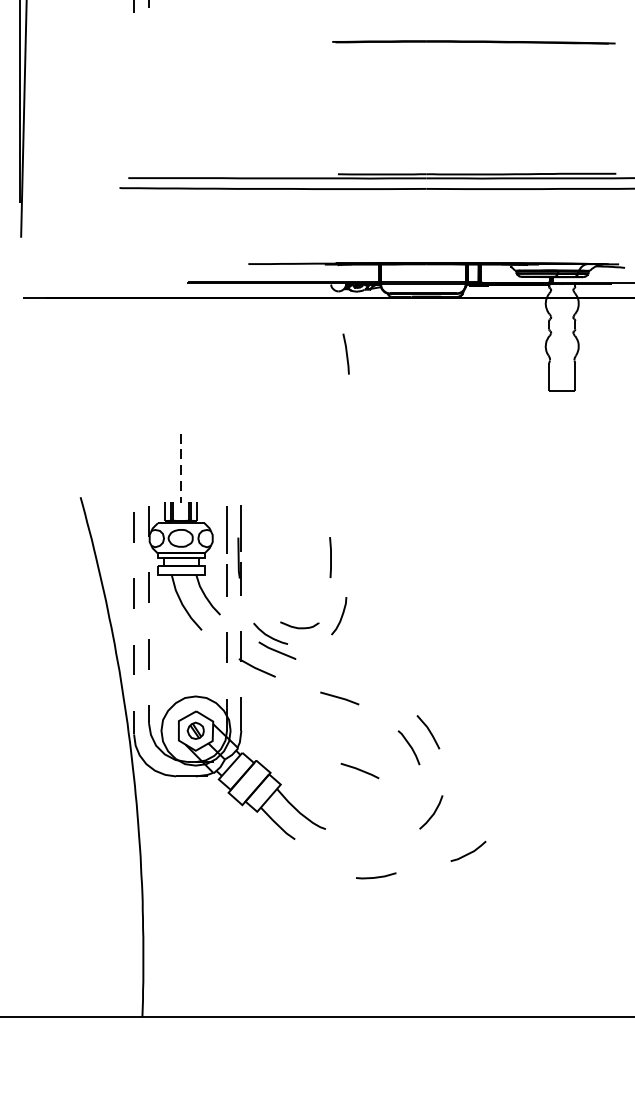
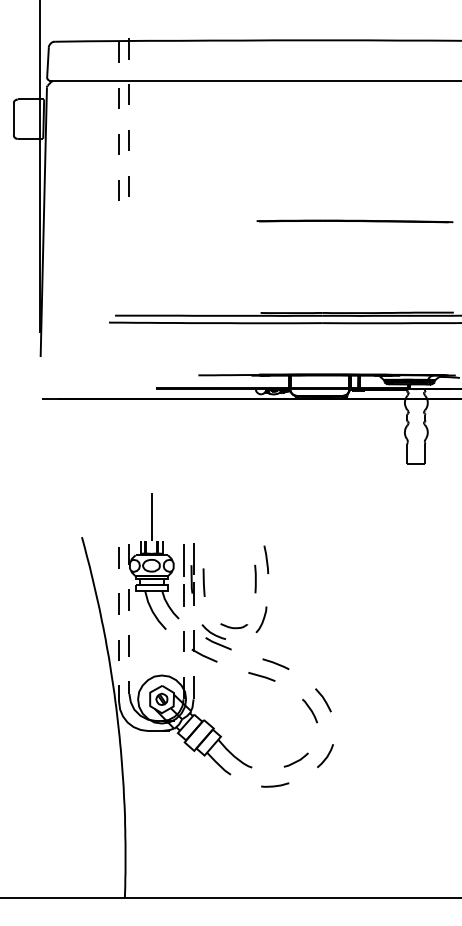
line: (346, 353) -> (266, 559), moved
line: (180, 468) -> (151, 517), dashed -> solid
line: (255, 562) -> (203, 582), added
line: (359, 771) -> (275, 664), moved
line: (468, 852) -> (296, 760), moved
curve: (376, 876) -> (275, 785), moved

